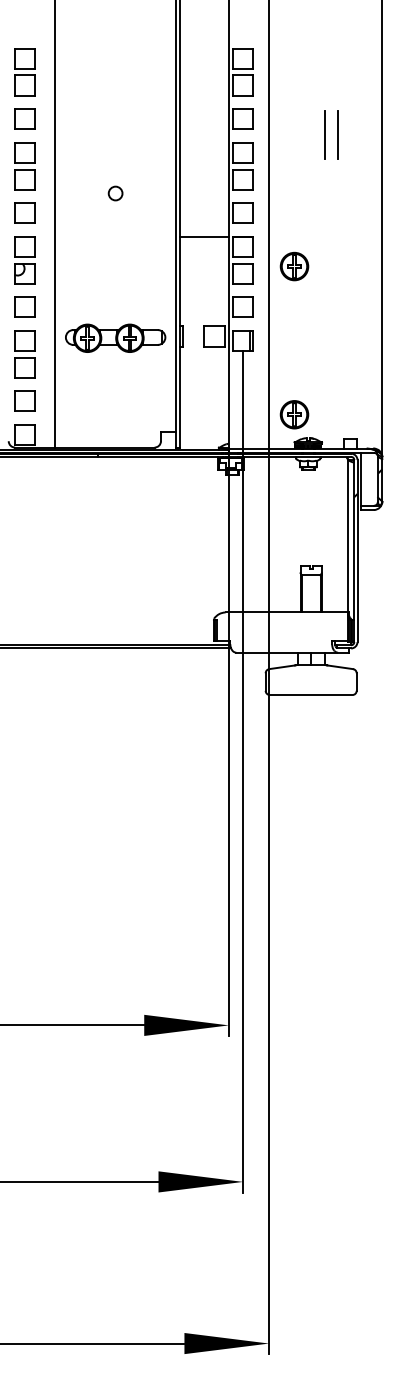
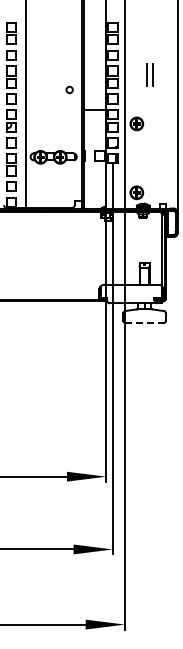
part: (330, 134) -> (149, 74), moved
circle: (115, 192) -> (69, 89), moved
line: (313, 695) -> (145, 323), solid -> dashed

